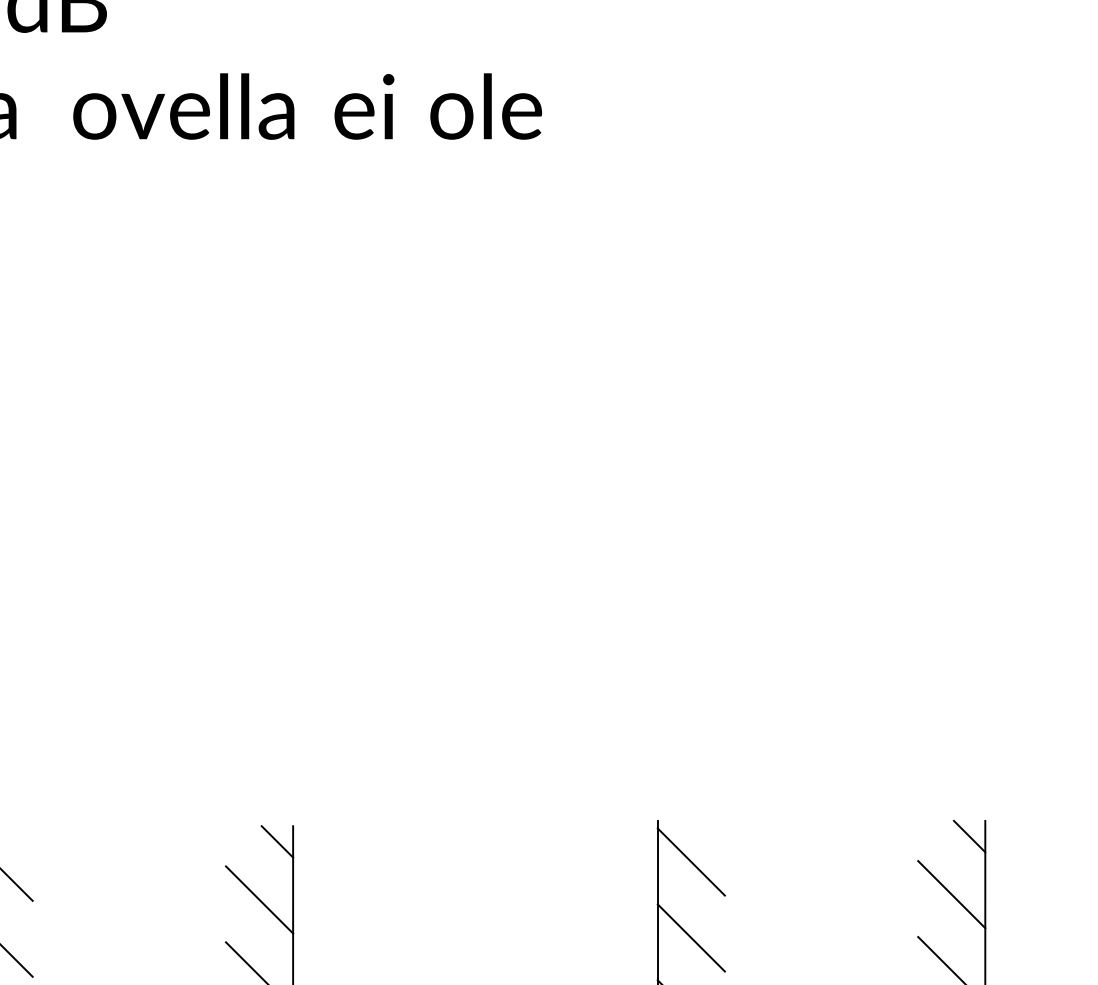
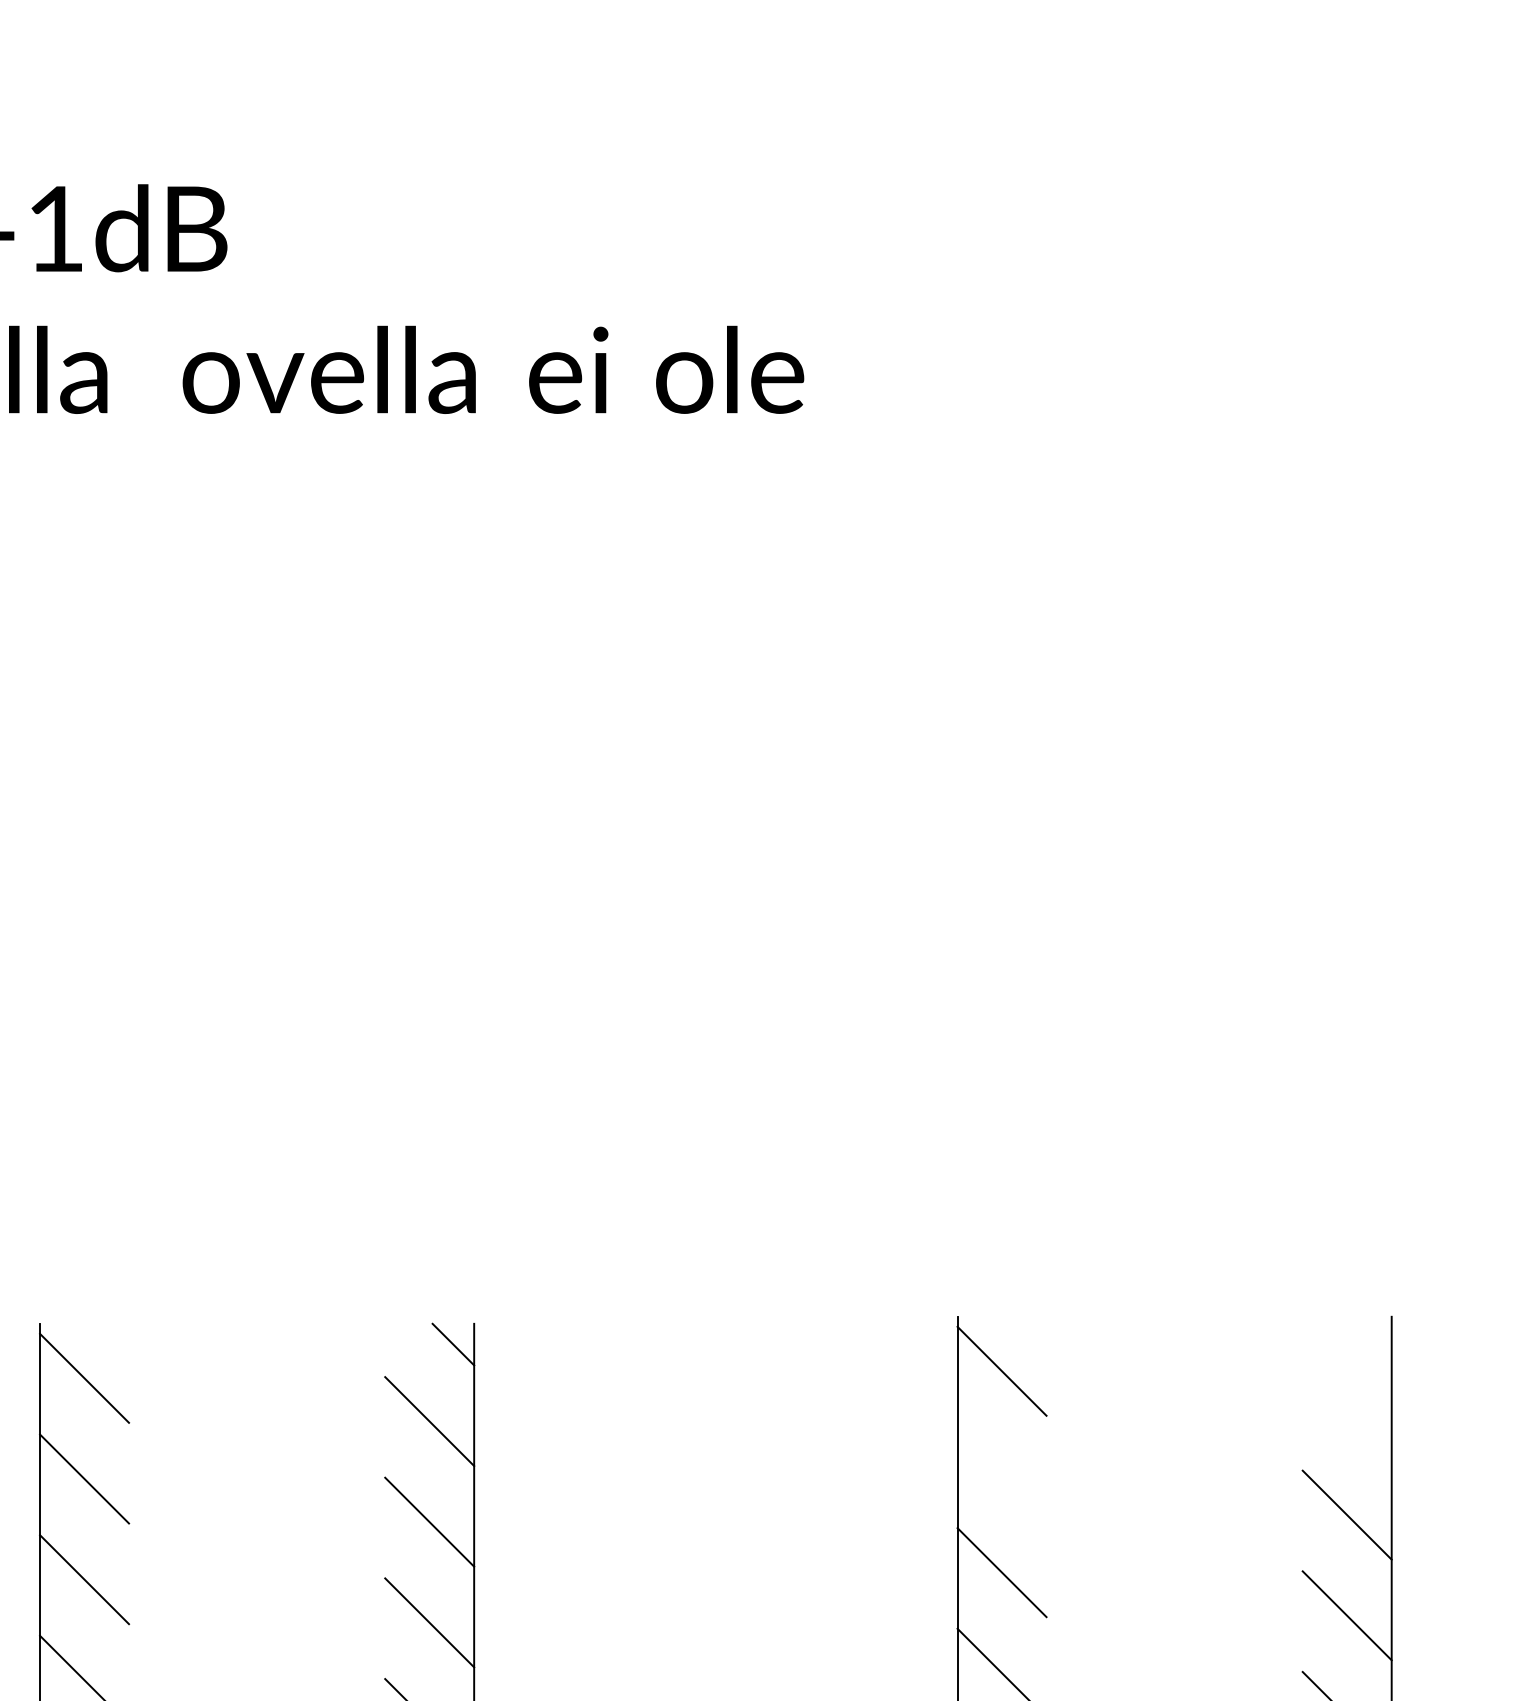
line: (969, 836) -> (1370, 1337), removed
line: (951, 894) -> (1346, 1414), removed
line: (690, 937) -> (1001, 1471), removed

